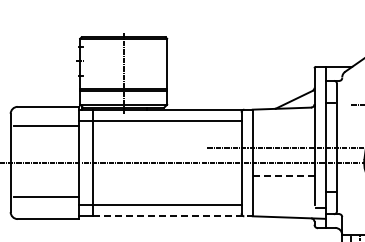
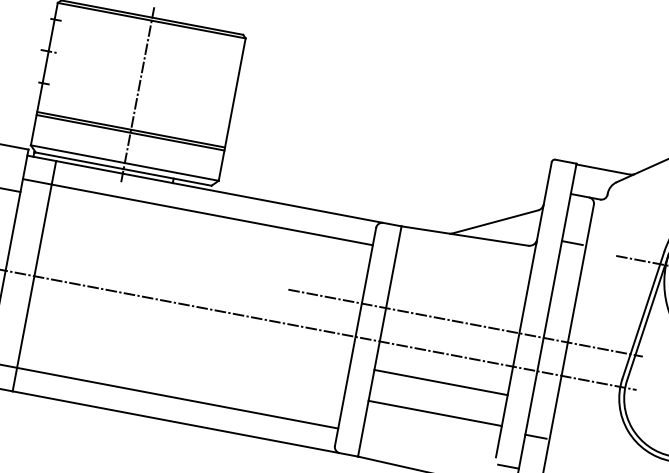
line: (283, 176) -> (440, 383), dashed -> solid
line: (283, 190) -> (434, 413), added
line: (172, 216) -> (184, 424), dashed -> solid

